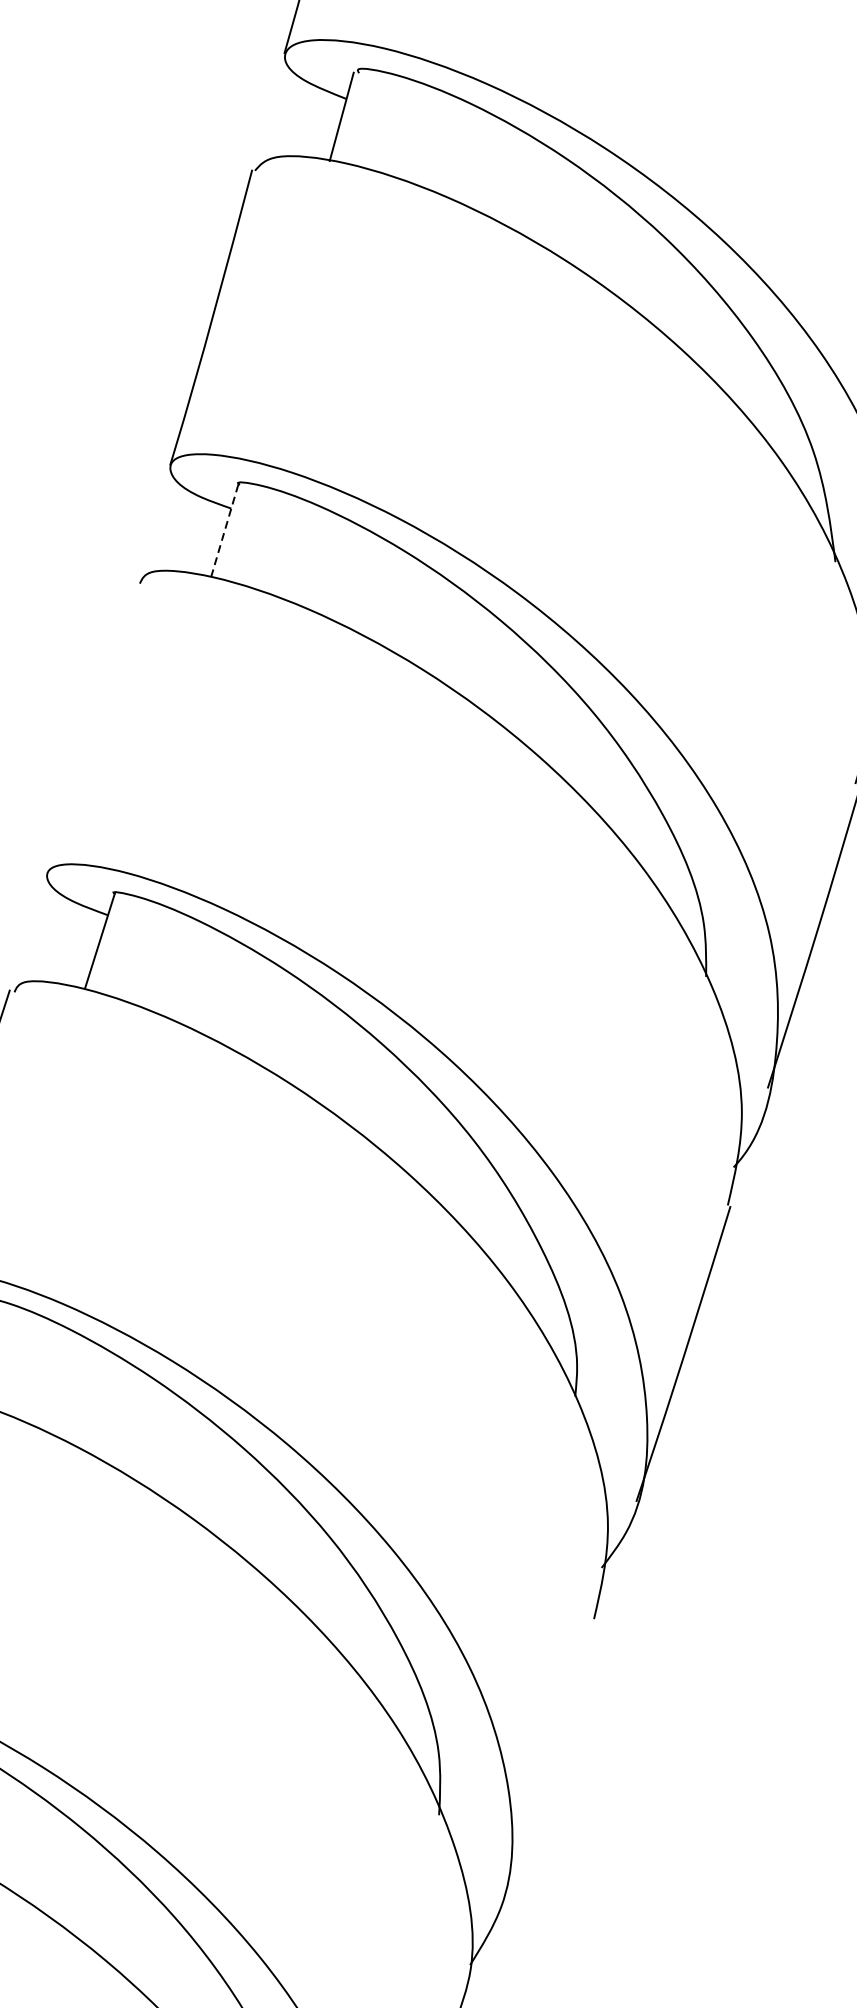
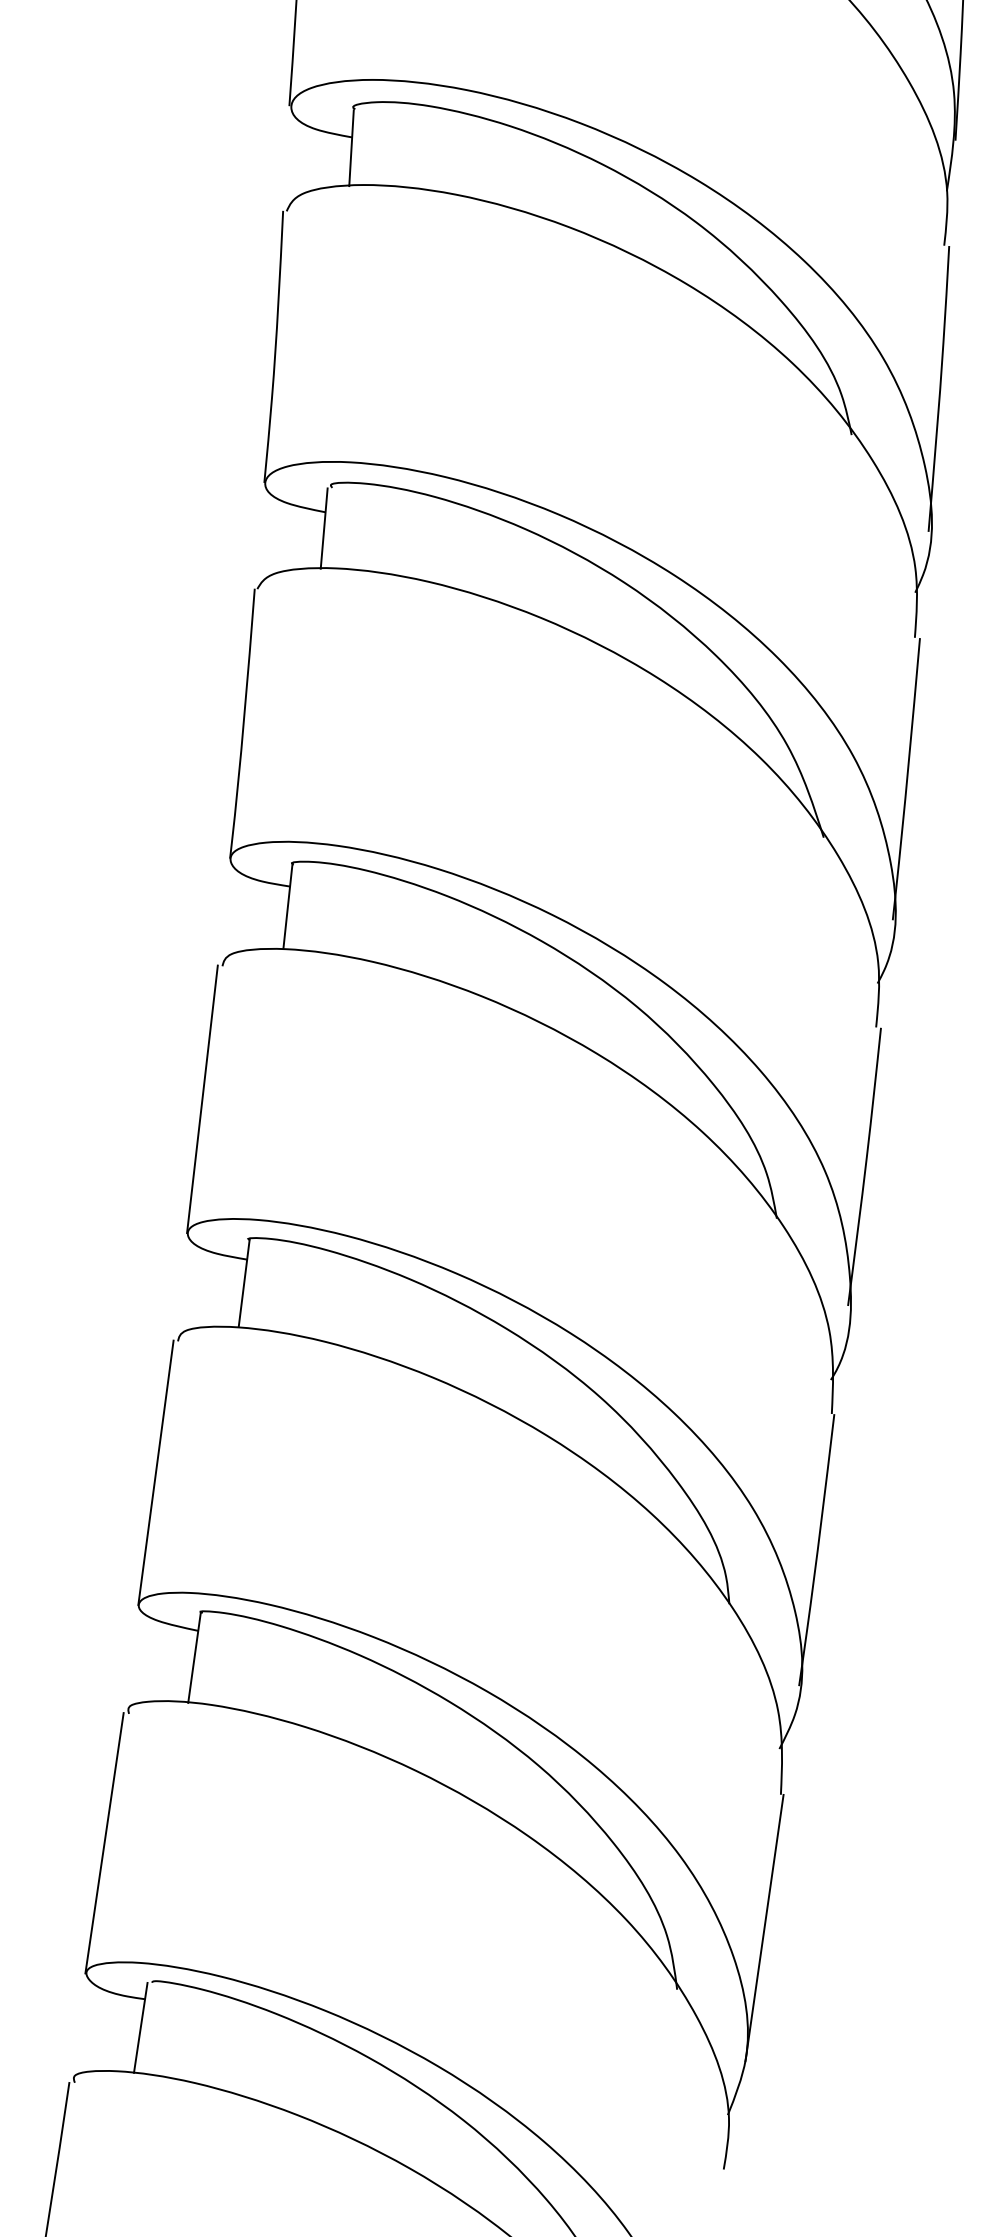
line: (224, 532) -> (287, 908), dashed -> solid
line: (90, 727) -> (202, 1099), added
line: (548, 1763) -> (764, 1927), added

